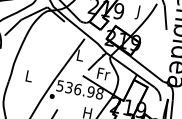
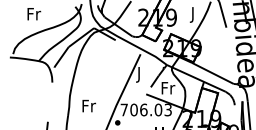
text: (80, 56) -> (139, 74), L -> J
text: (29, 75) -> (89, 105), L -> Fr
text: (79, 89) -> (145, 109), 536.98 -> 706.03

